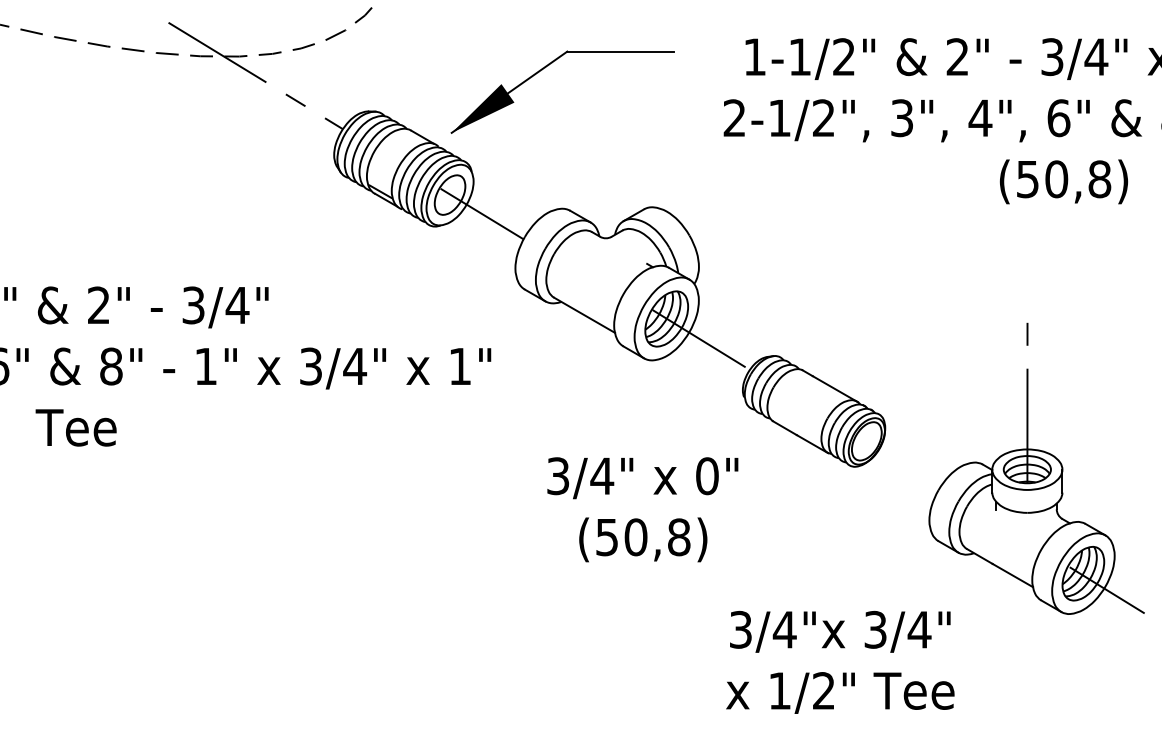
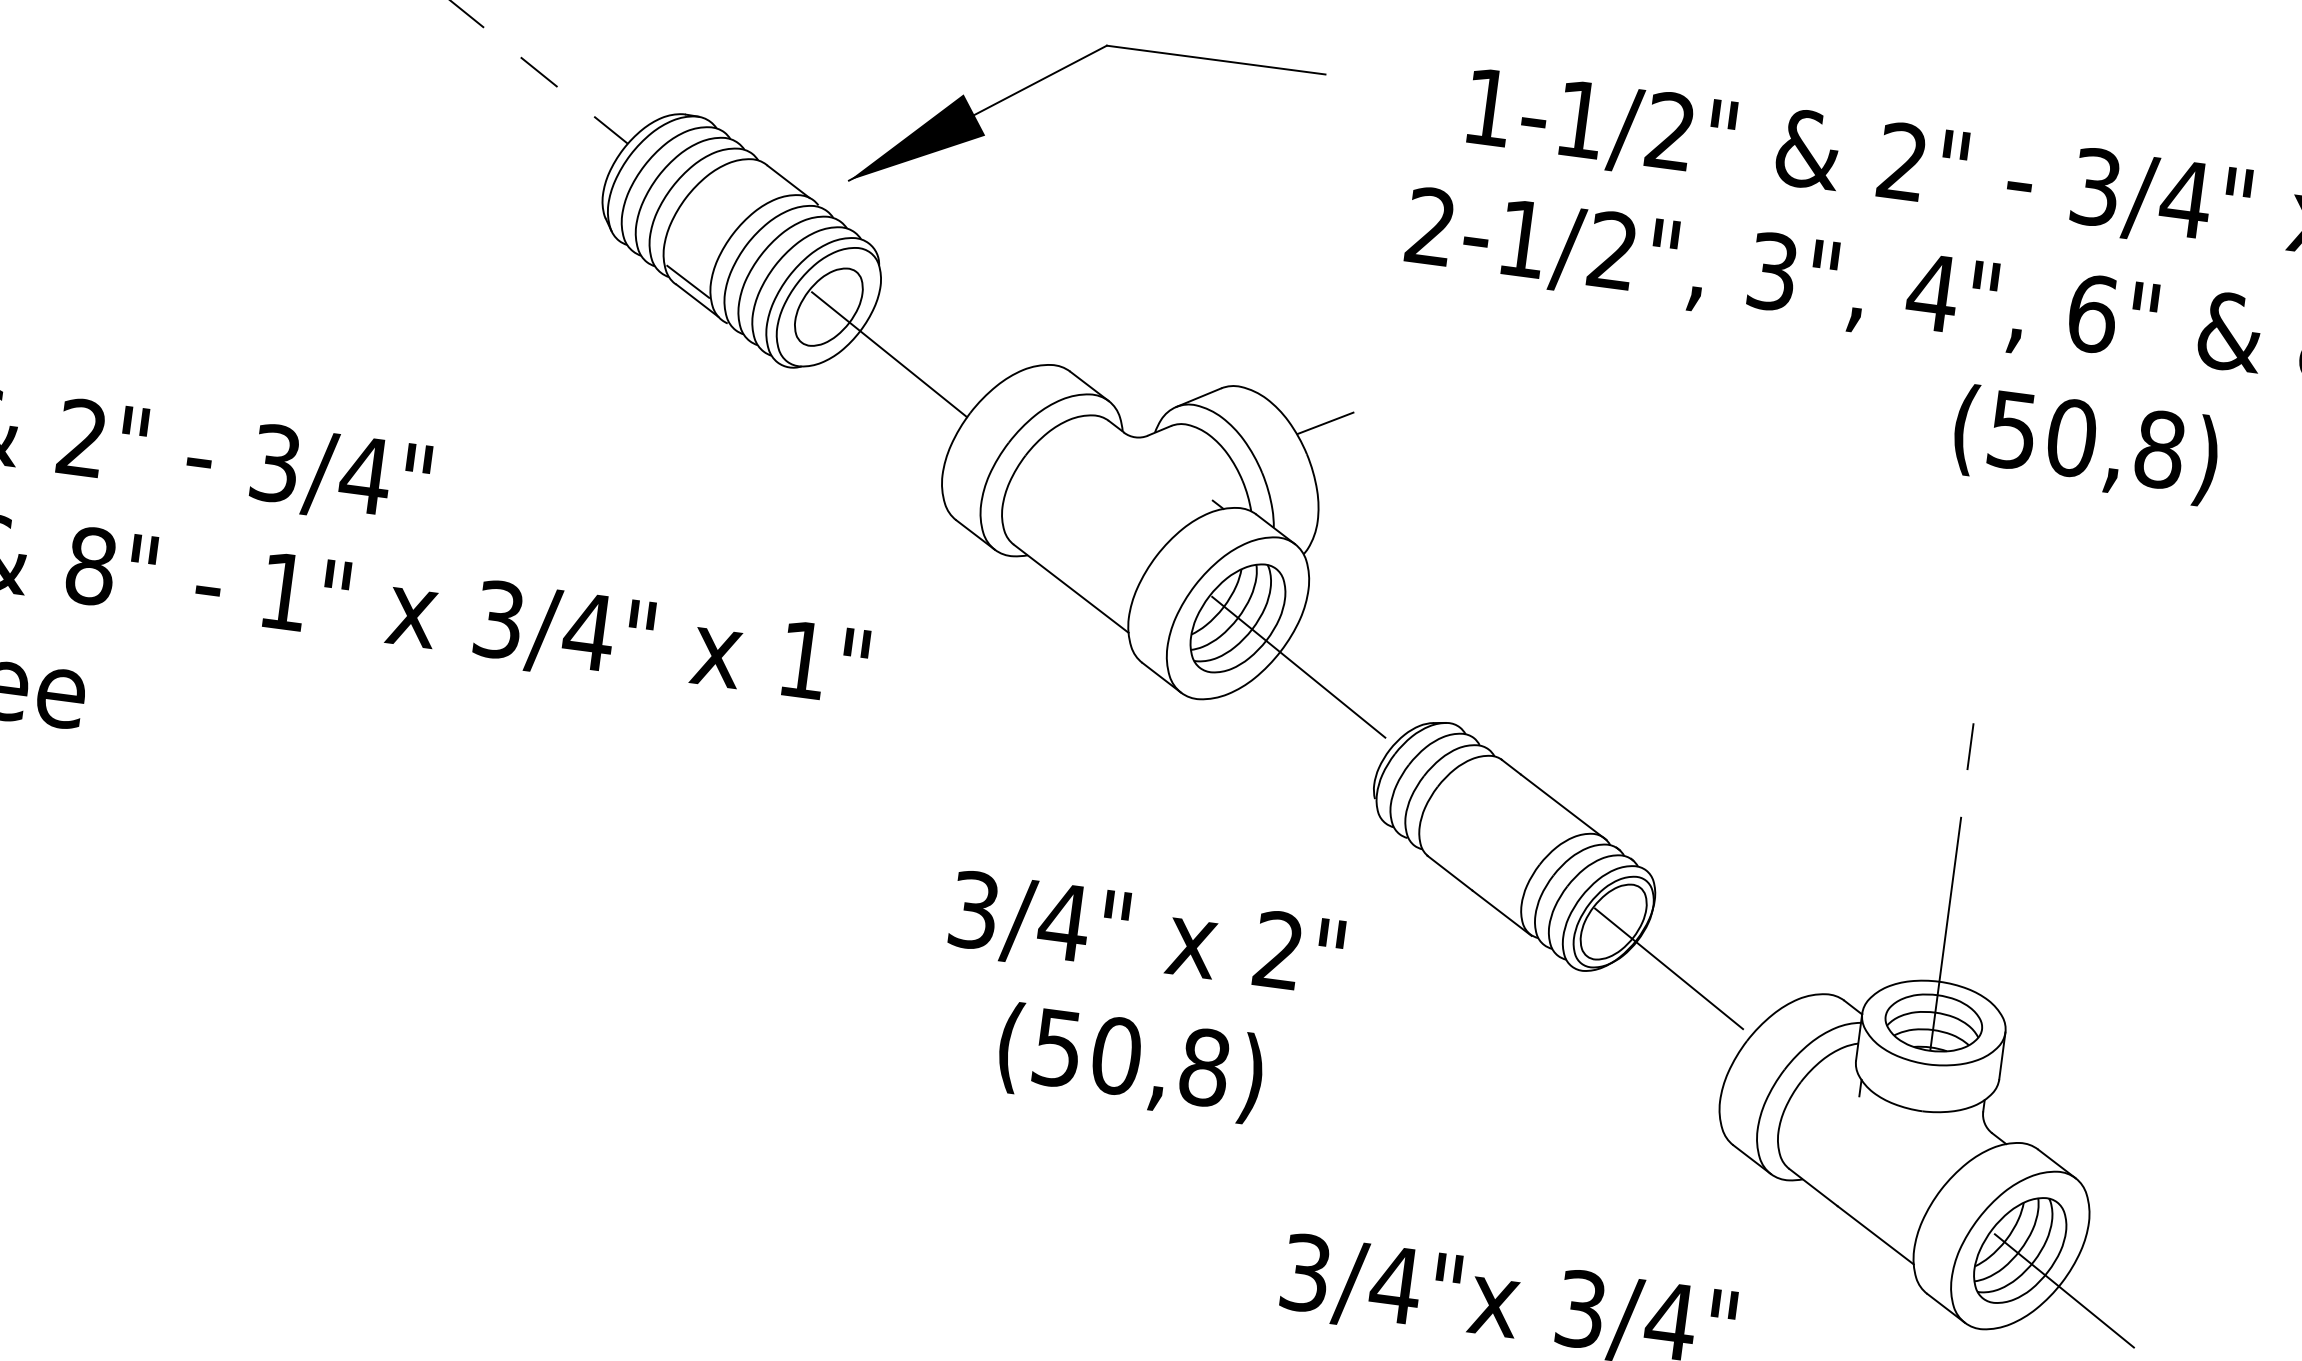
line: (696, 219) -> (1325, 423), added
line: (896, 459) -> (1669, 967), added
text: (707, 476) -> (1278, 950), 0" -> 2"

